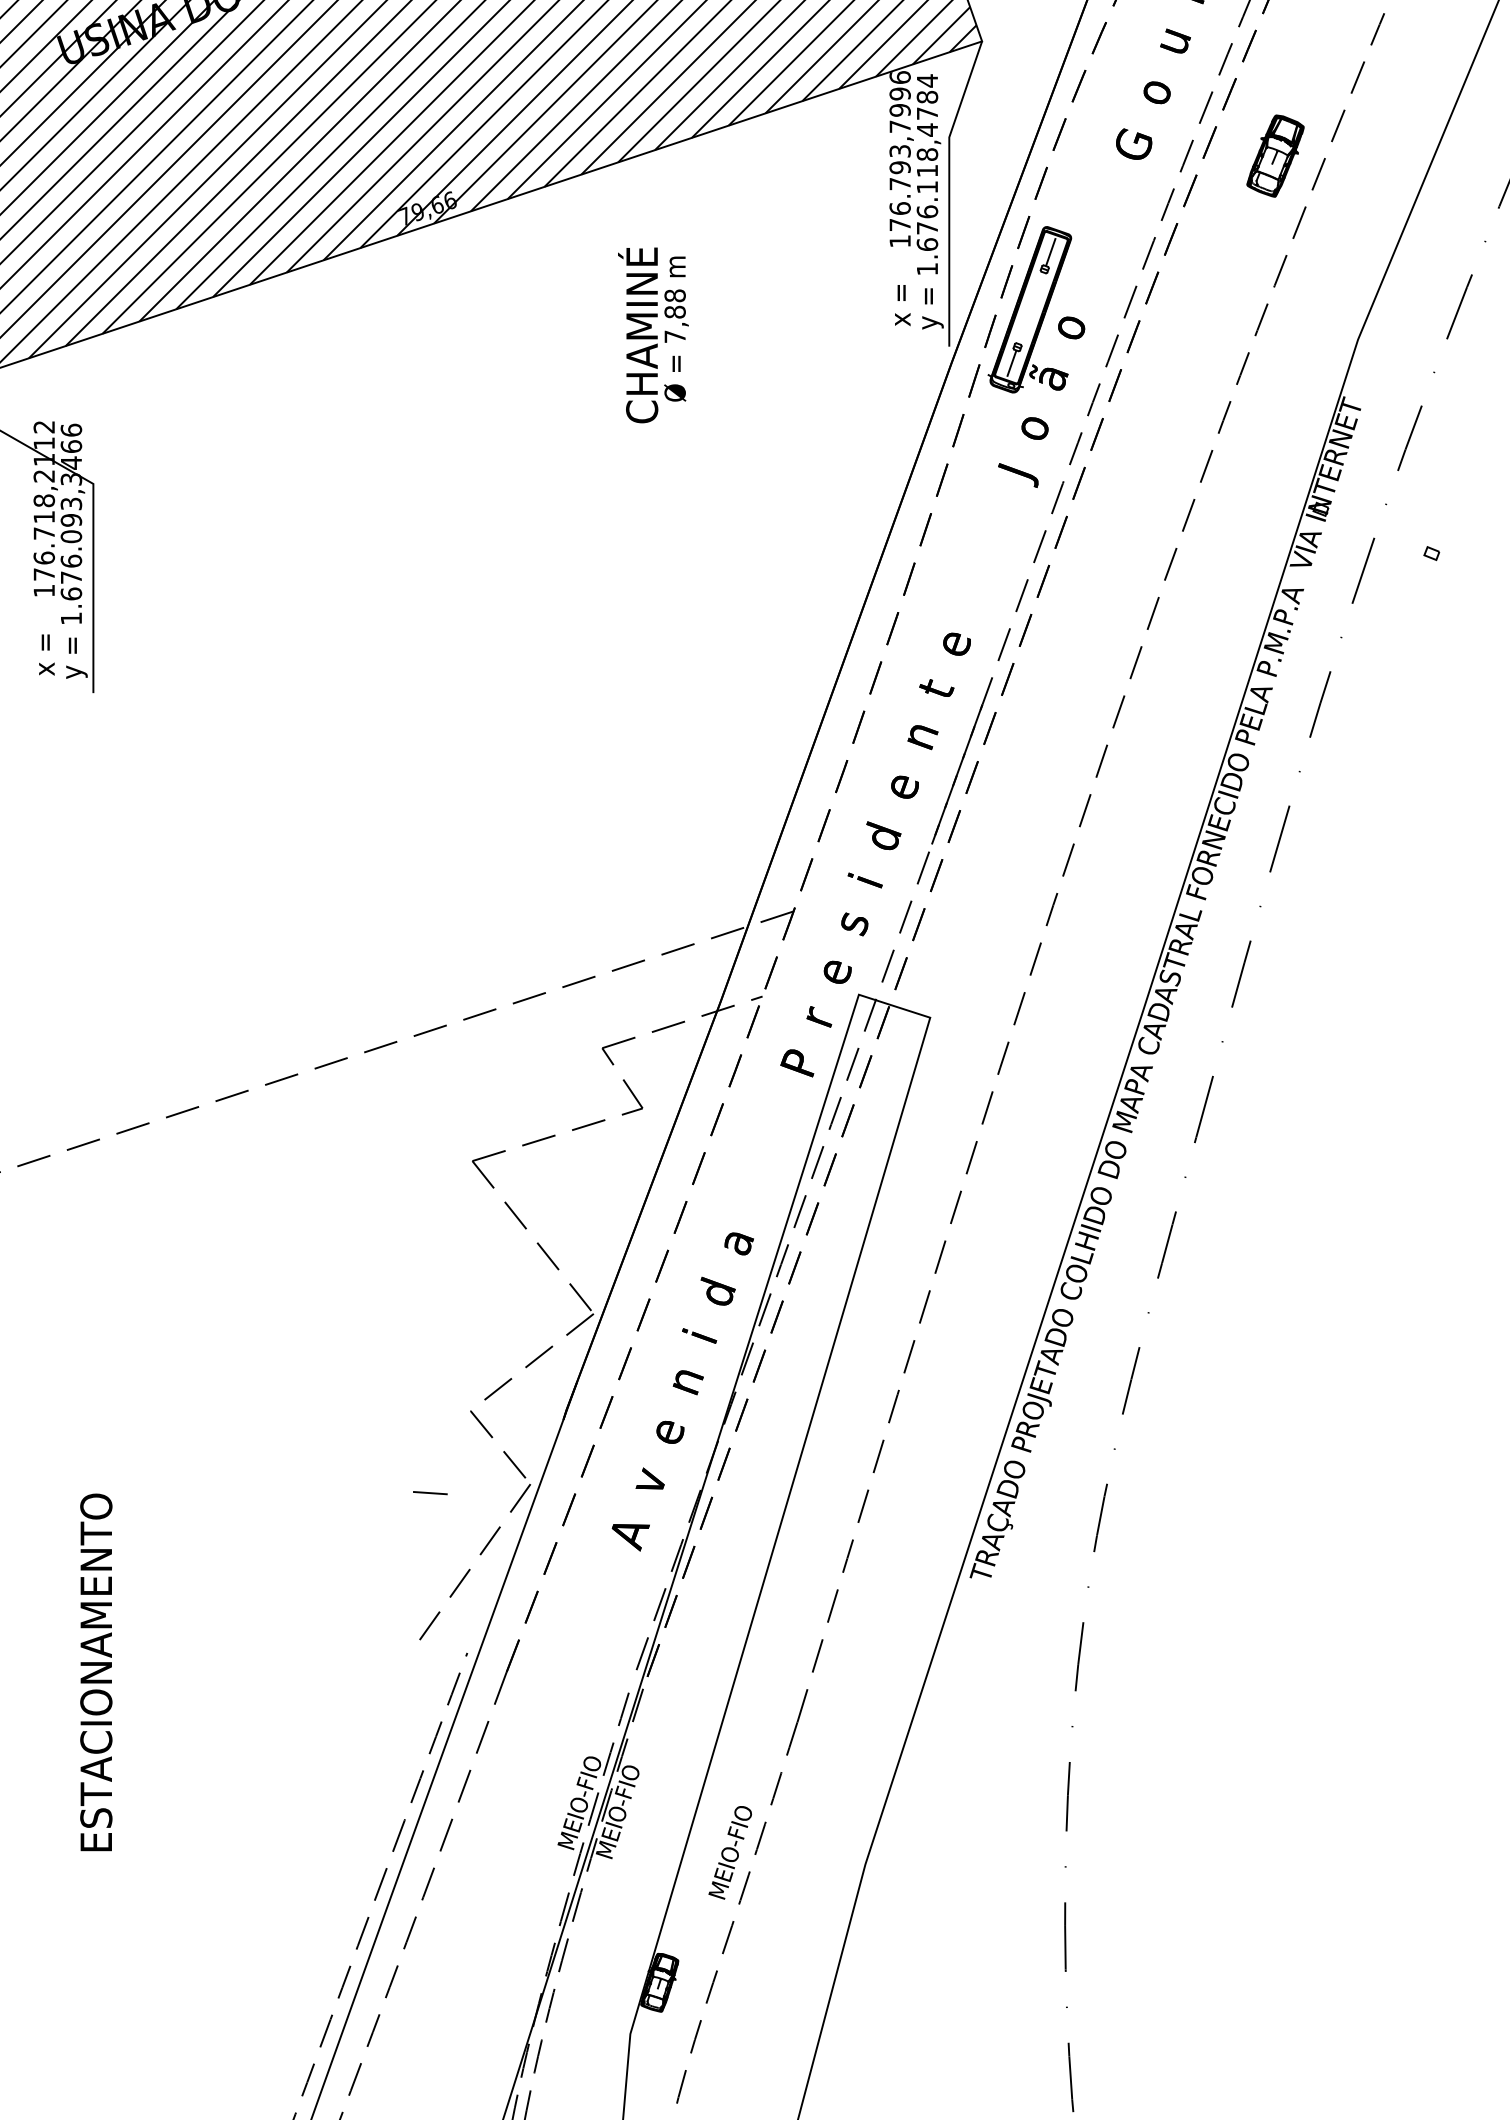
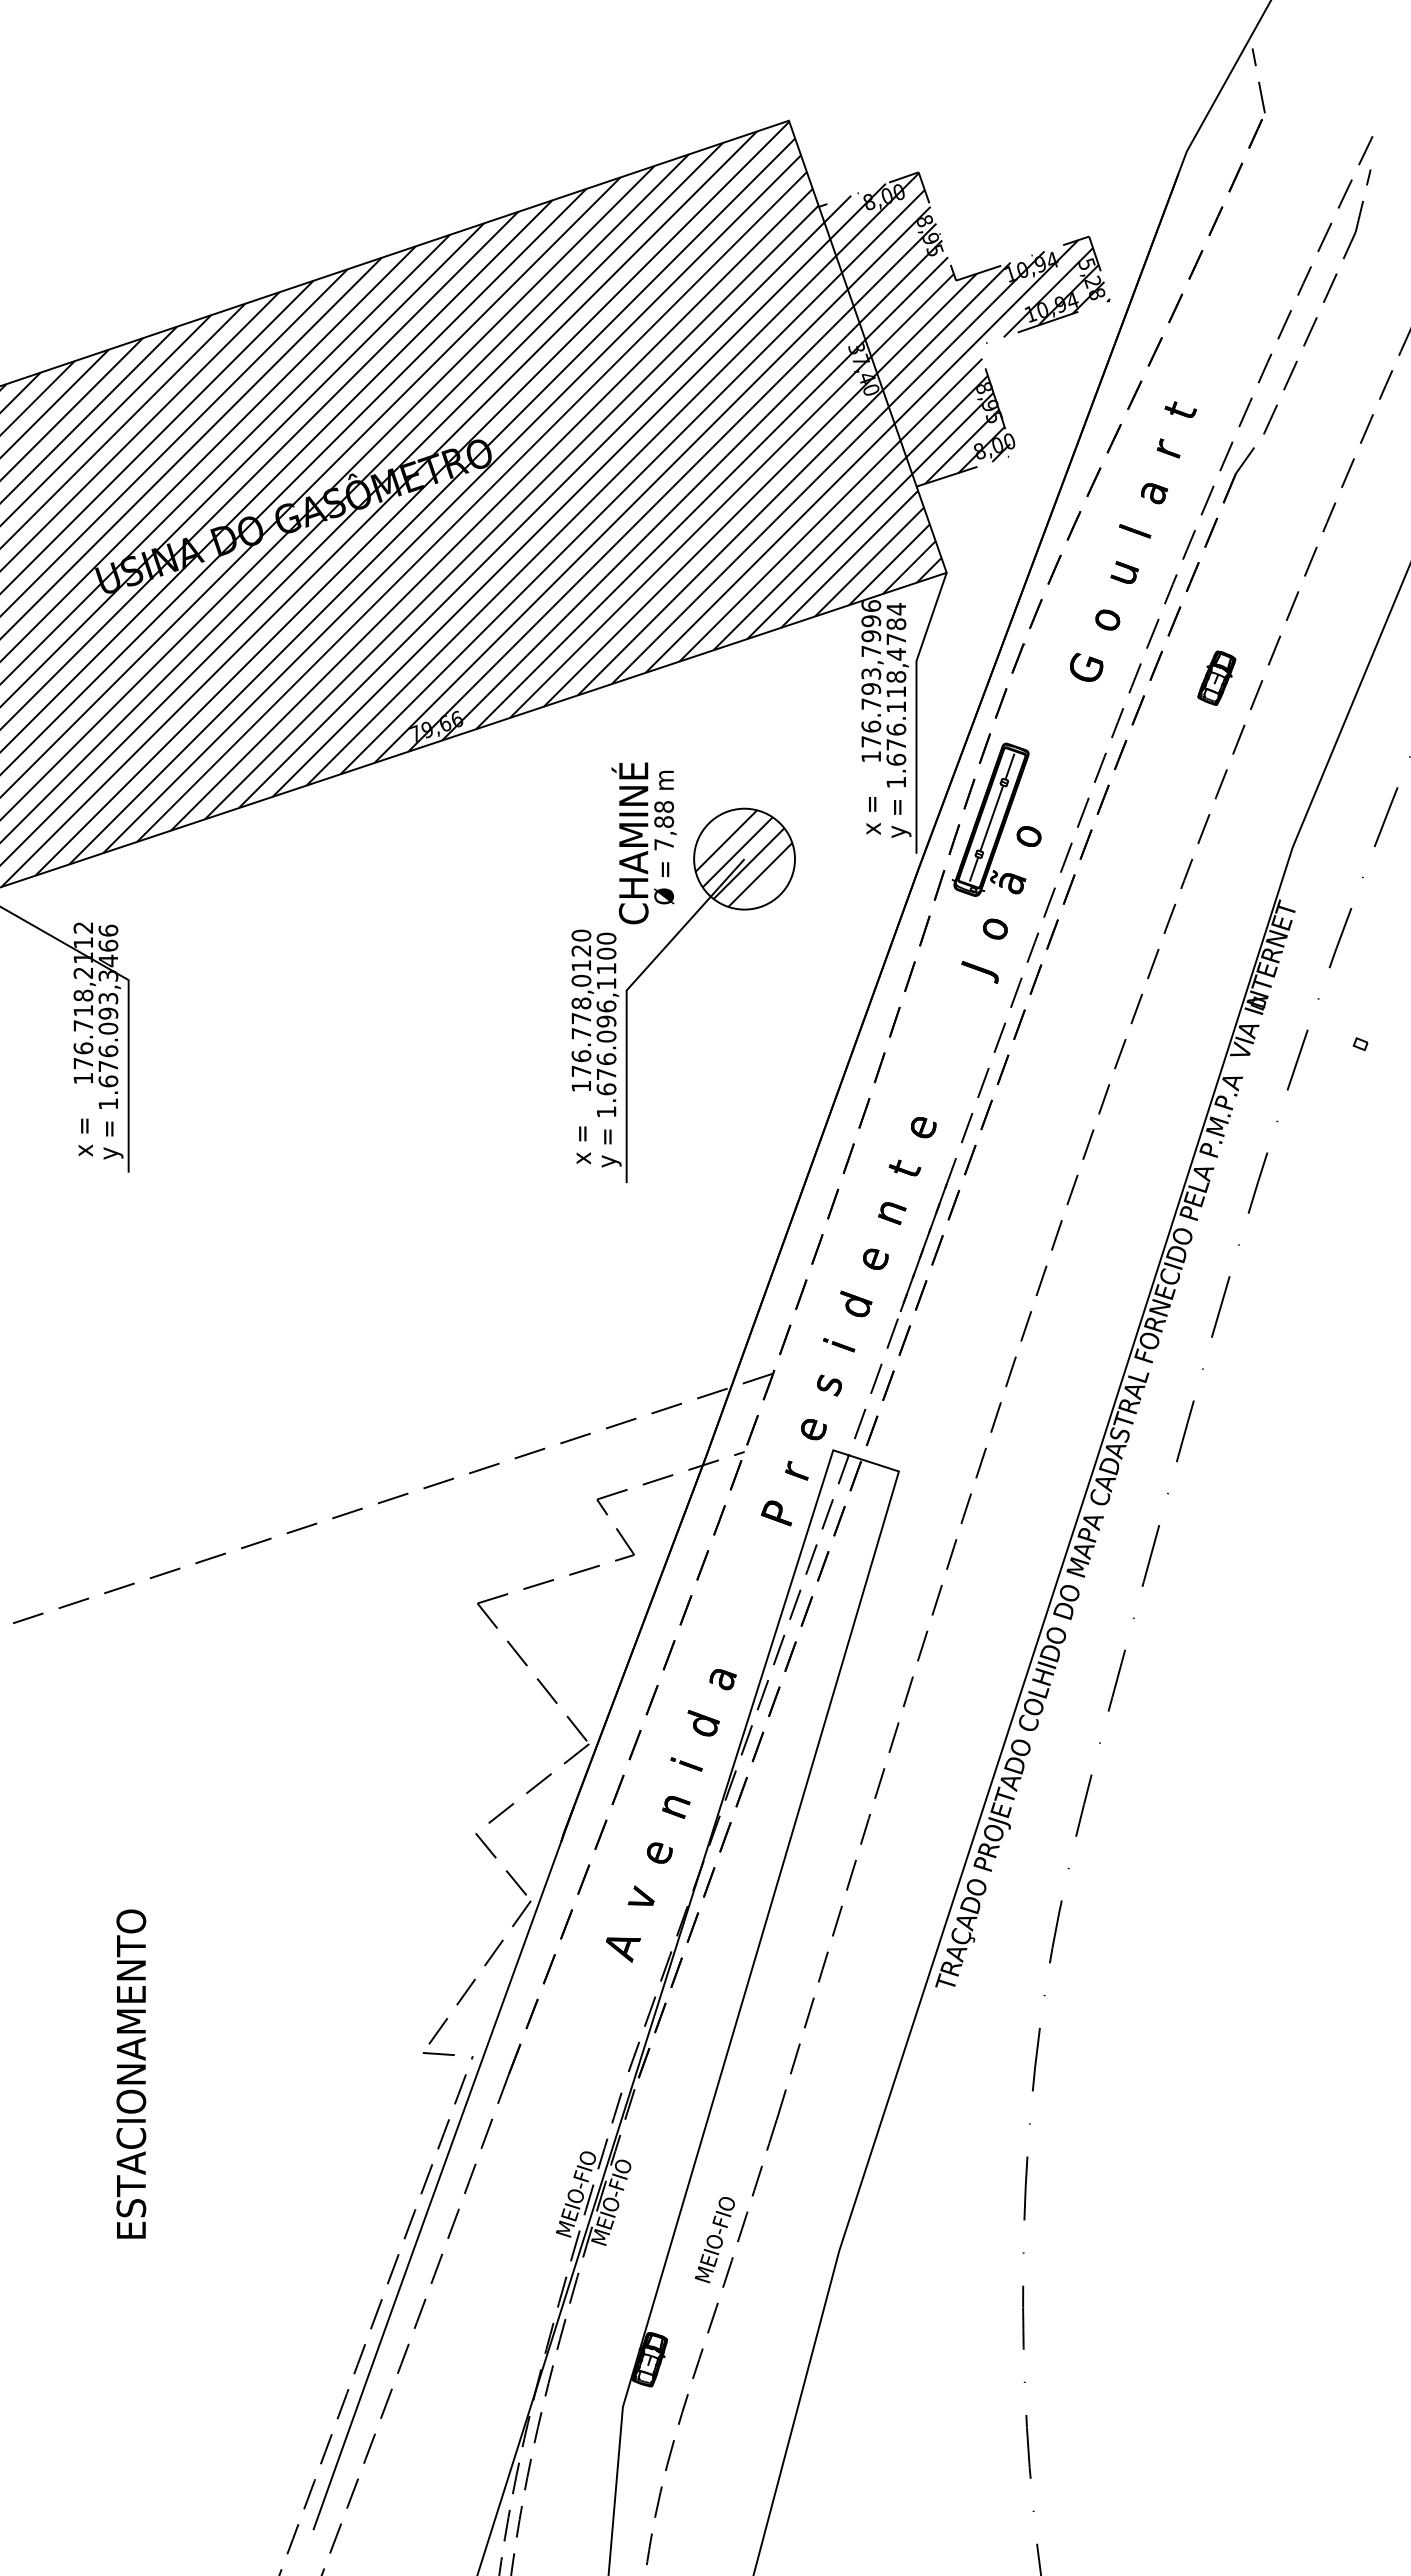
part: (1275, 155) -> (1216, 677), size x0.71
line: (1030, 308) -> (991, 818), added
part: (662, 465) -> (652, 963), added
line: (430, 1492) -> (438, 2053), moved

